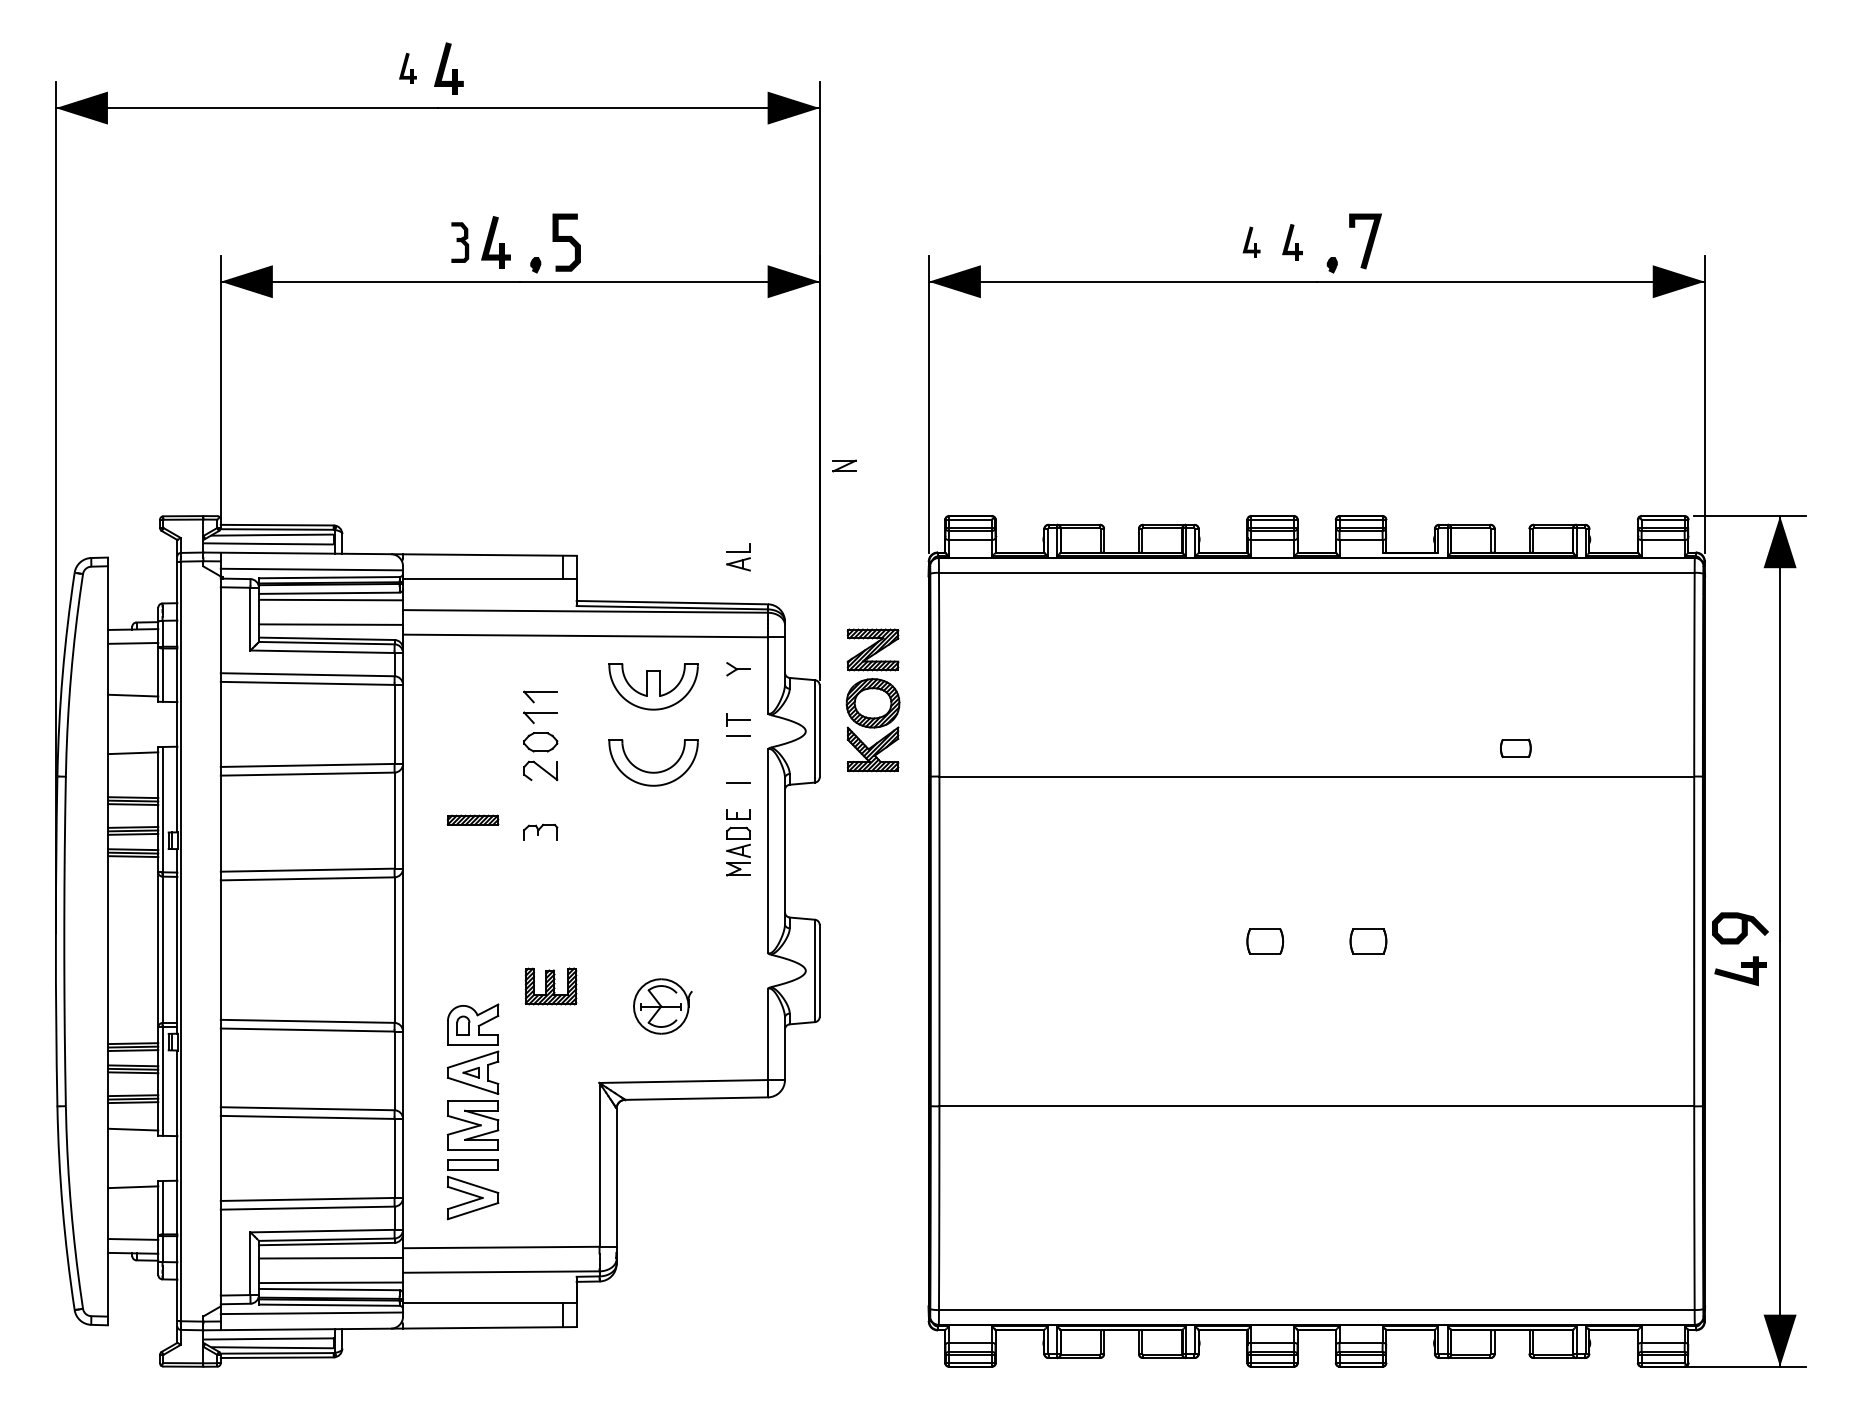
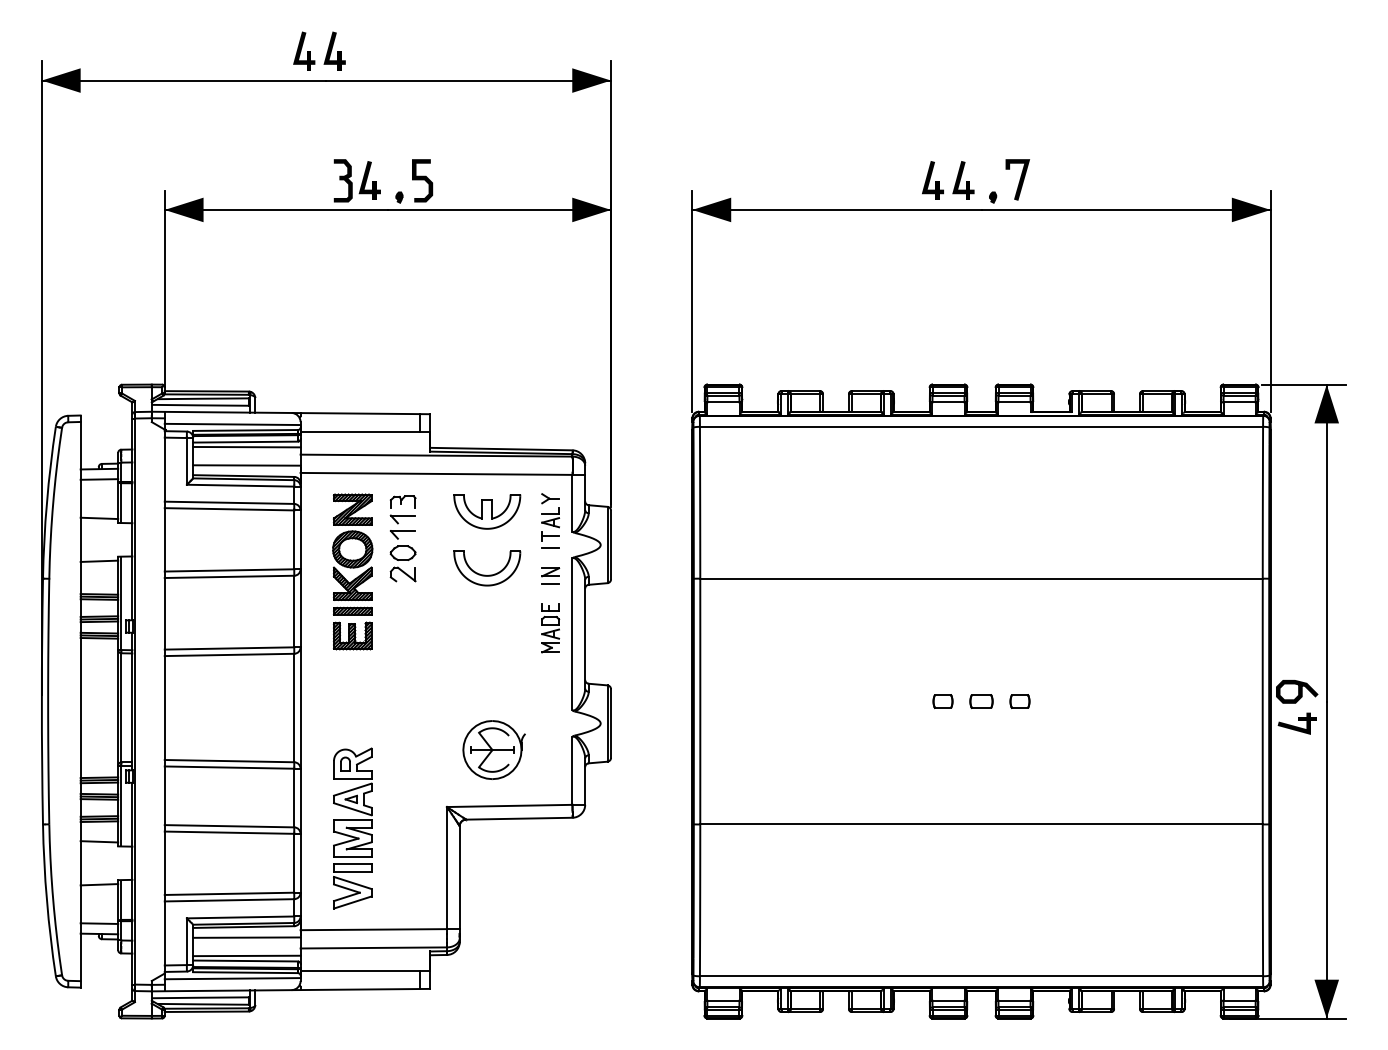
part: (407, 68) -> (303, 51), size x1.67
part: (459, 242) -> (342, 180), size x1.43
part: (1251, 242) -> (932, 180), size x1.67
part: (1292, 242) -> (963, 180), size x1.43
part: (844, 465) -> (550, 571), moved
part: (738, 557) -> (550, 517), moved
part: (872, 700) -> (352, 547), moved
part: (1515, 748) -> (981, 701), moved
part: (540, 832) -> (402, 501), moved
part: (1264, 940) -> (942, 700), size x0.71
part: (1368, 941) -> (1020, 701), size x0.71
part: (550, 986) -> (352, 636), moved
part: (662, 1006) -> (493, 750), size x1.43

